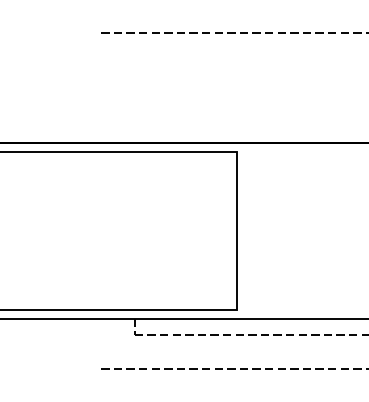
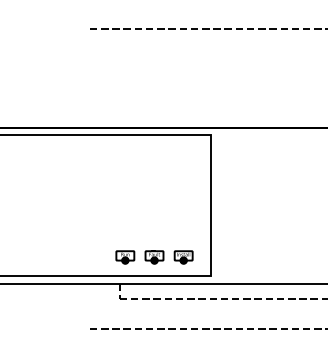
part: (173, 289) -> (154, 257), added

